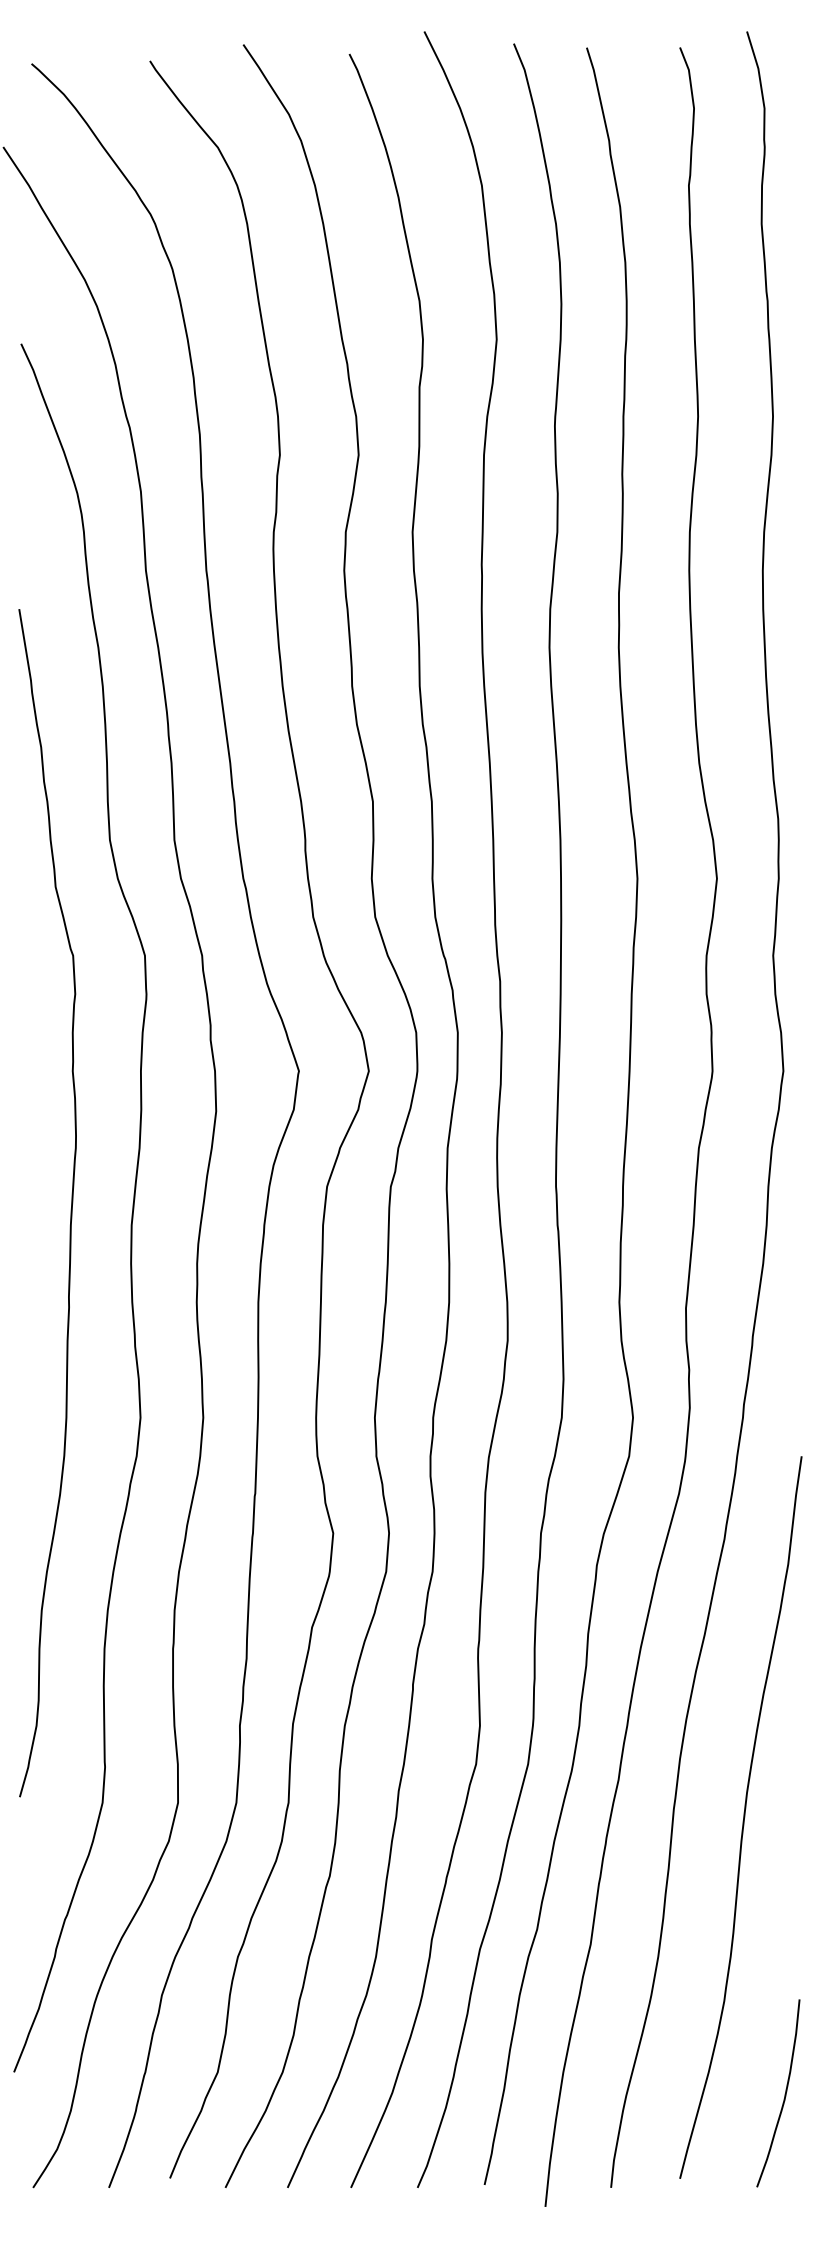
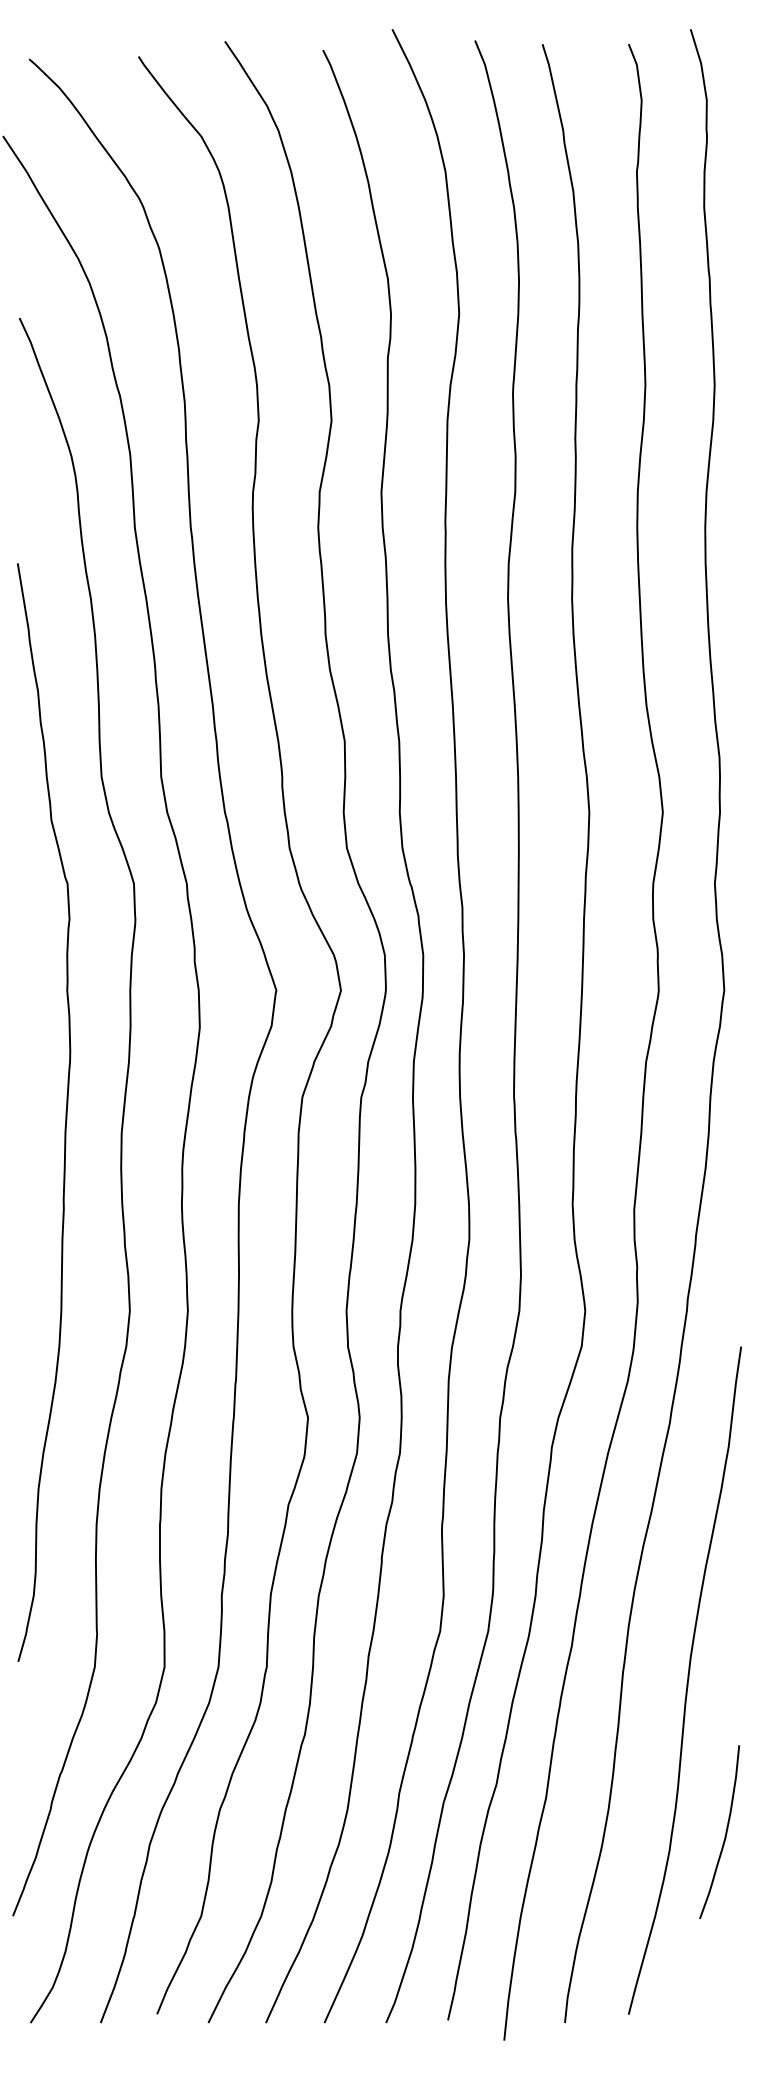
curve: (784, 2094) -> (725, 1833), moved

